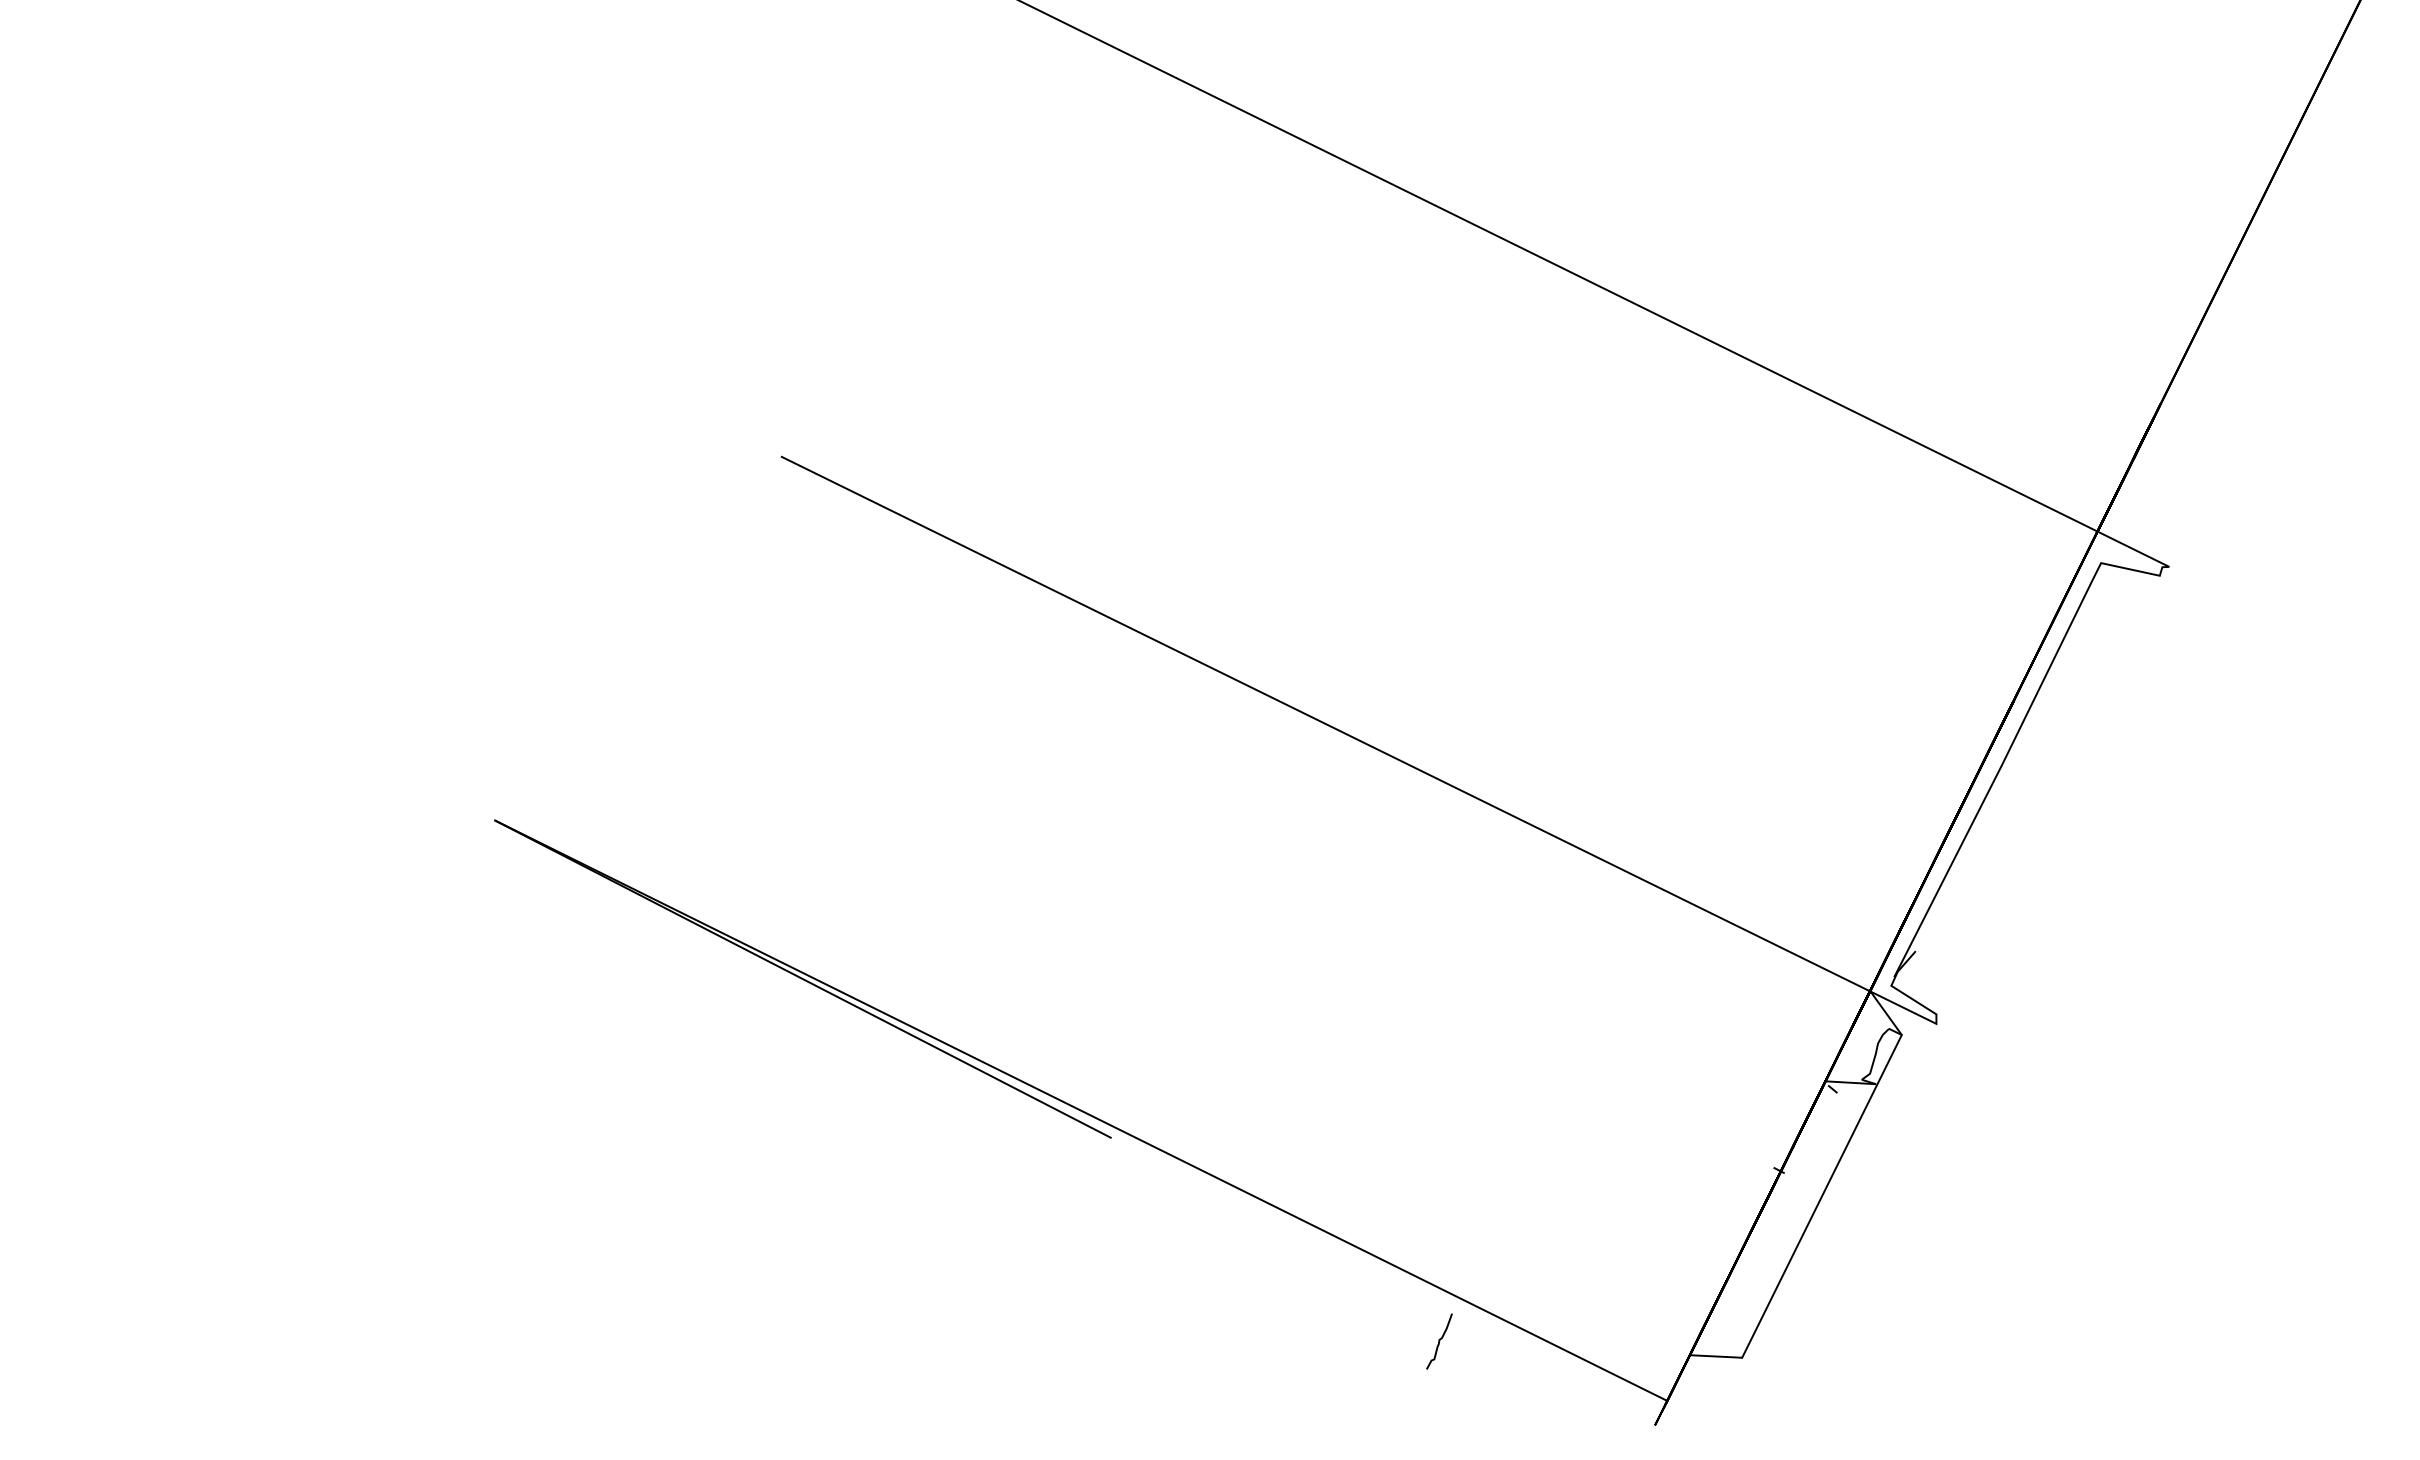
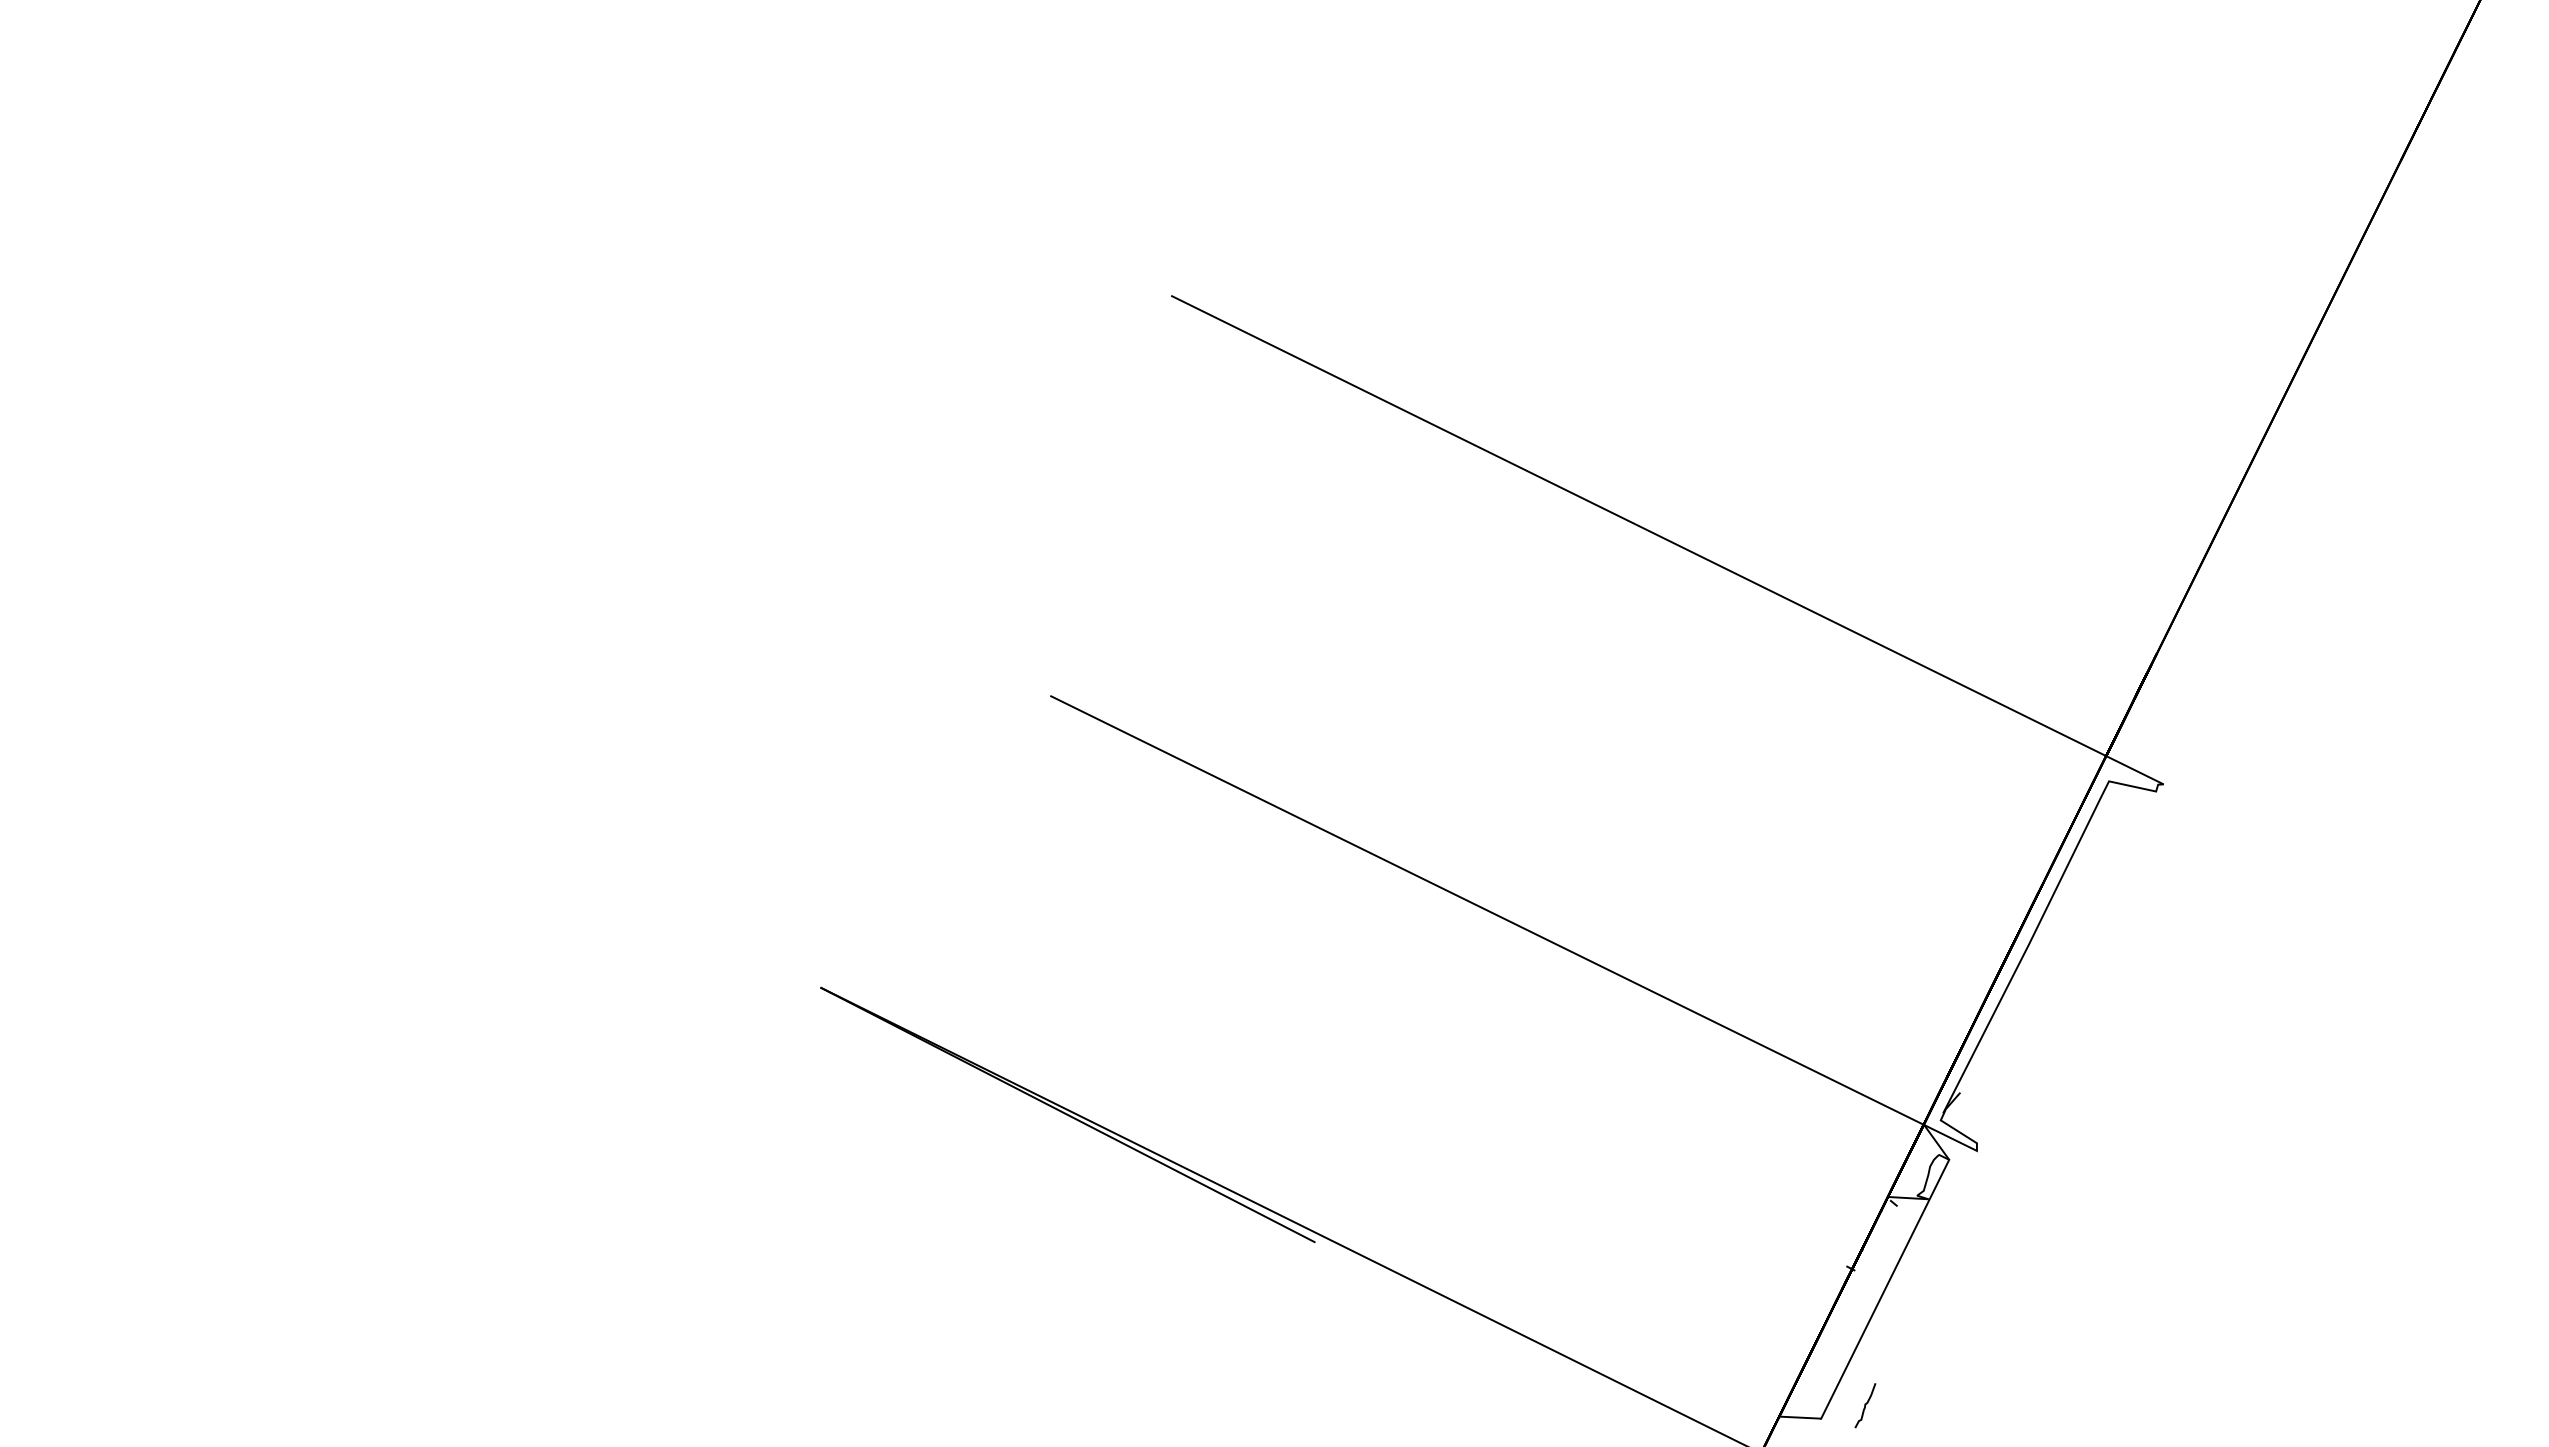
curve: (1439, 1341) -> (1865, 1405), moved

